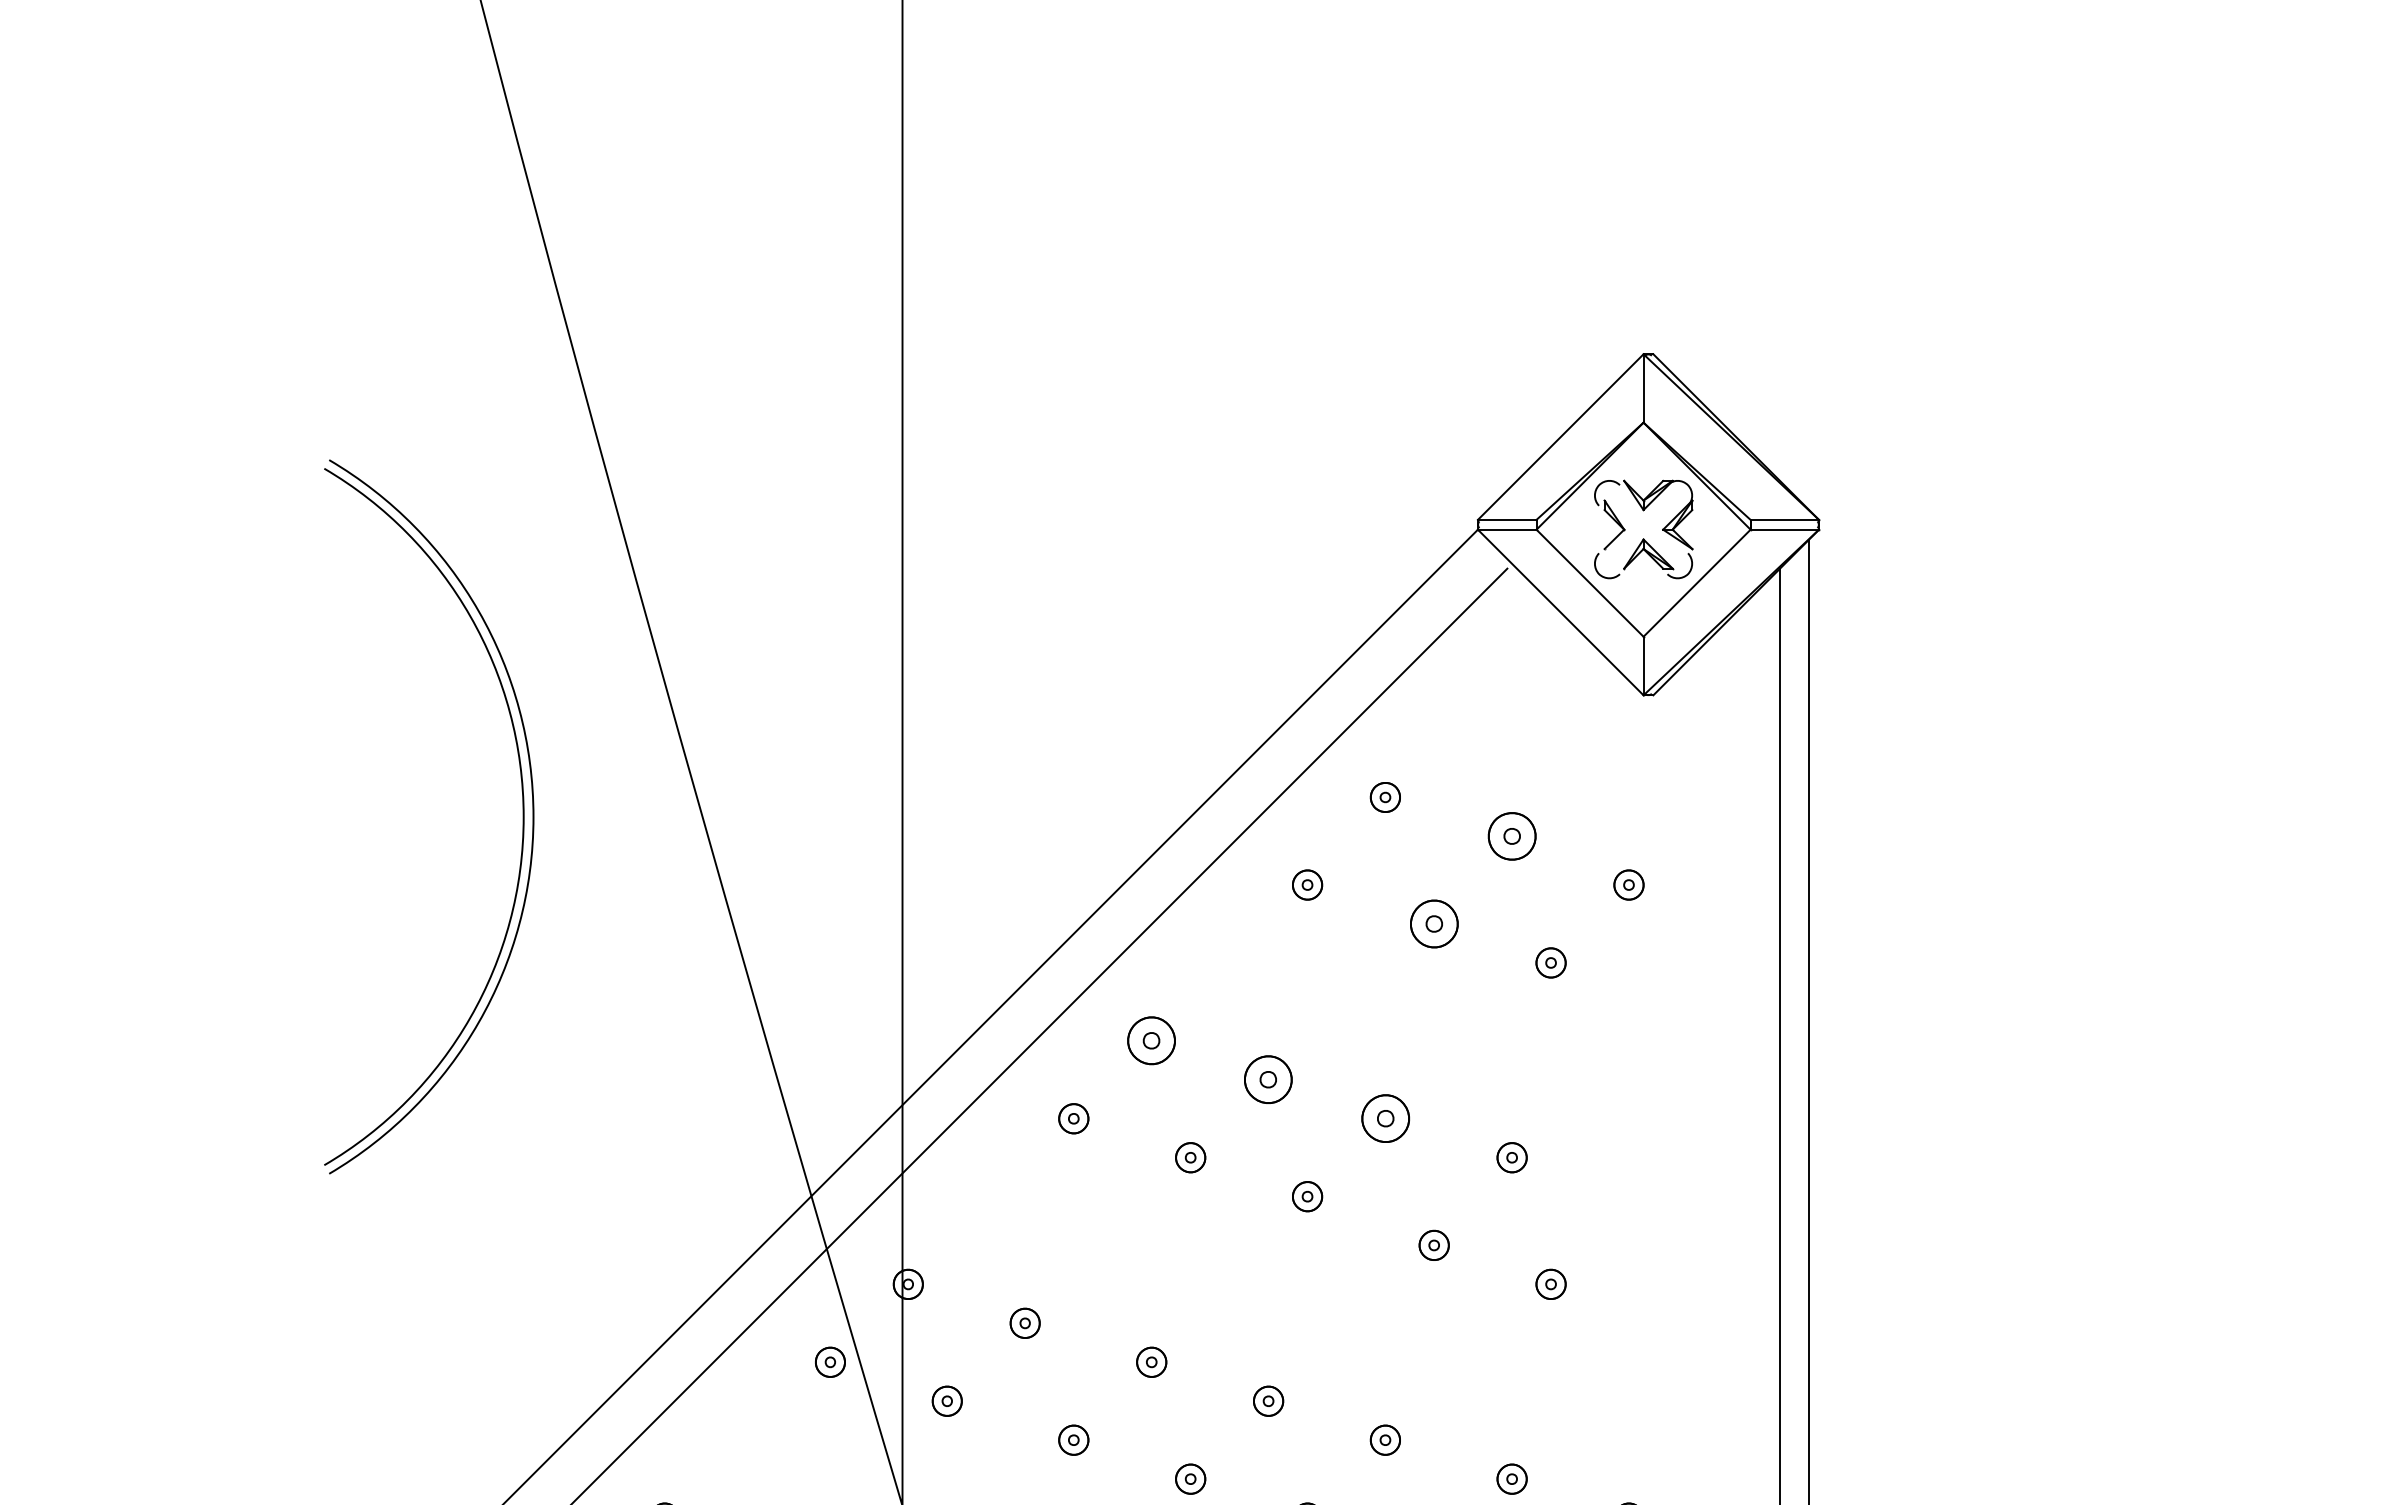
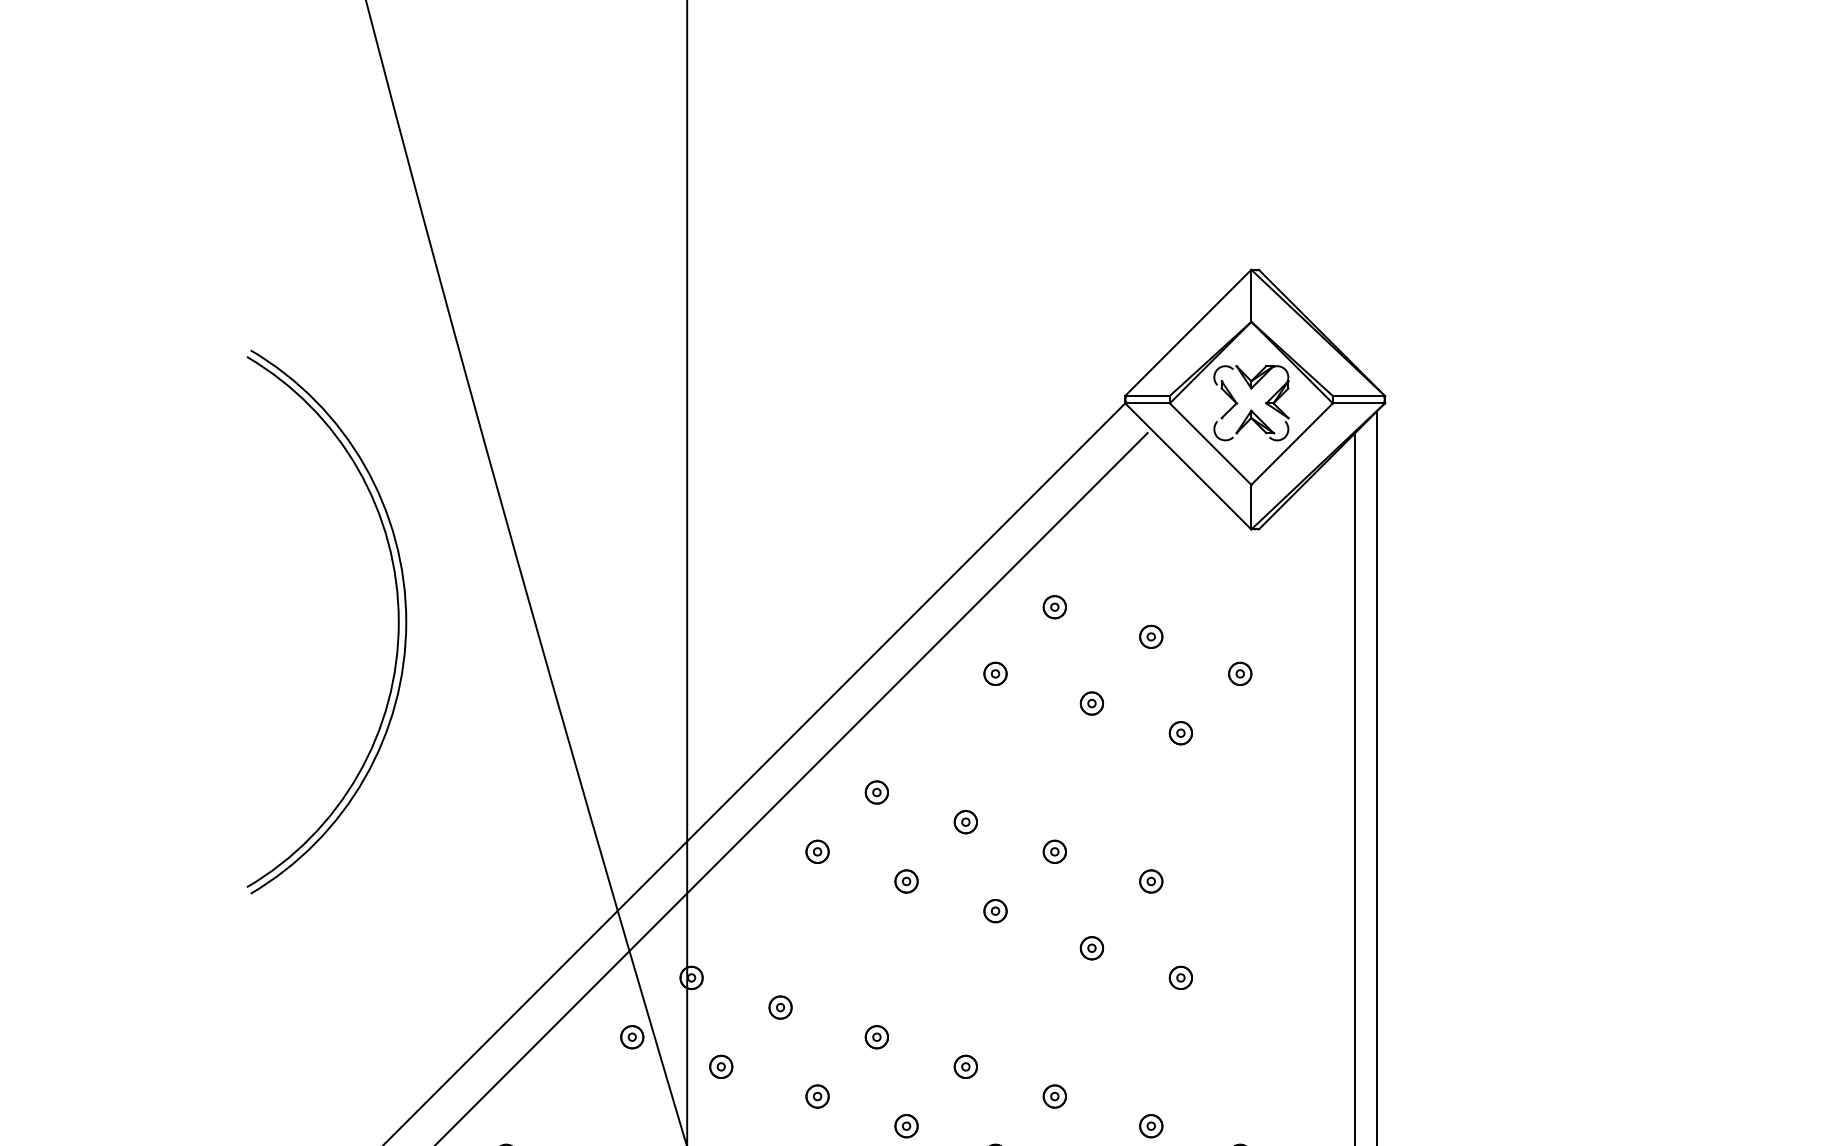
part: (1511, 836) -> (1150, 636), size x0.62
part: (1433, 923) -> (1091, 703), size x0.62
part: (1151, 1040) -> (876, 792), size x0.62
part: (1268, 1079) -> (965, 821), size x0.62
part: (1384, 1118) -> (1054, 851), size x0.62

